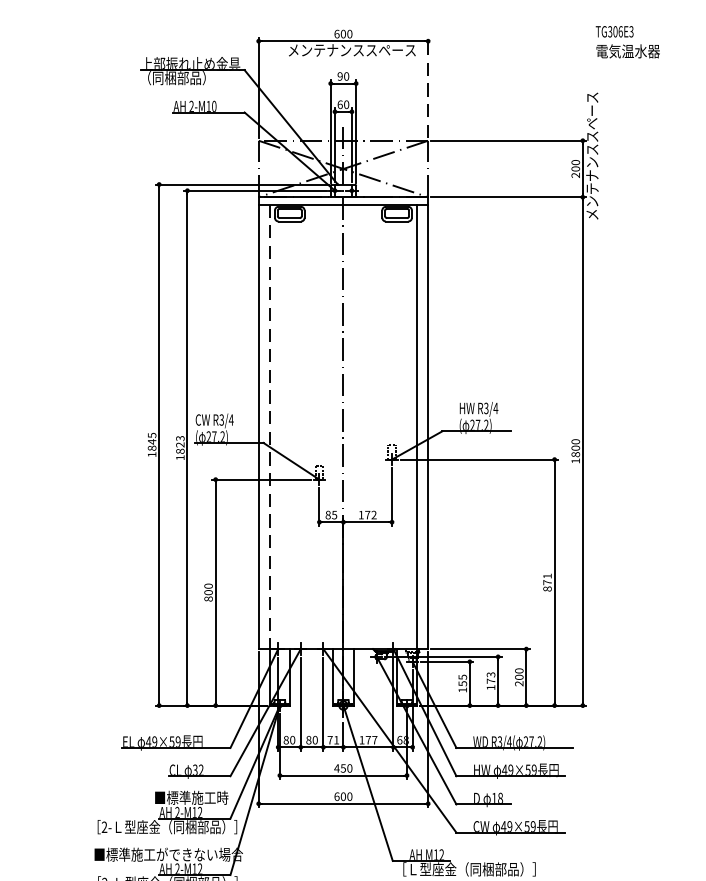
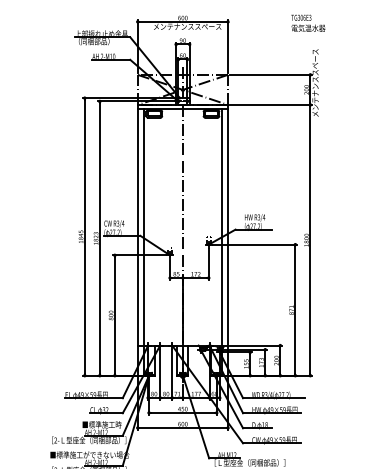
text: (628, 40) -> (308, 22), moved
line: (429, 87) -> (228, 46), dashed -> solid
line: (269, 427) -> (143, 227), dashed -> solid

